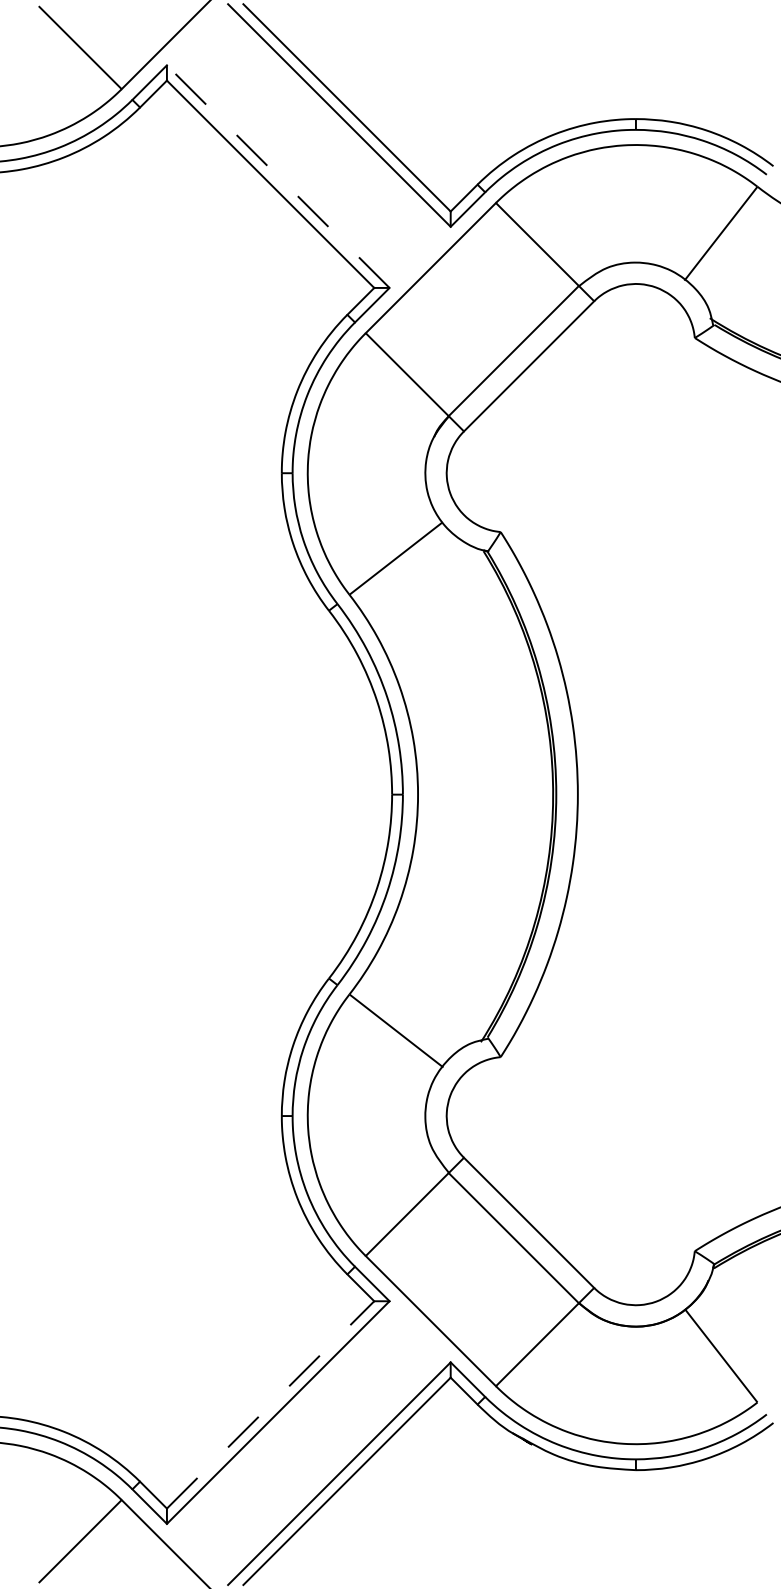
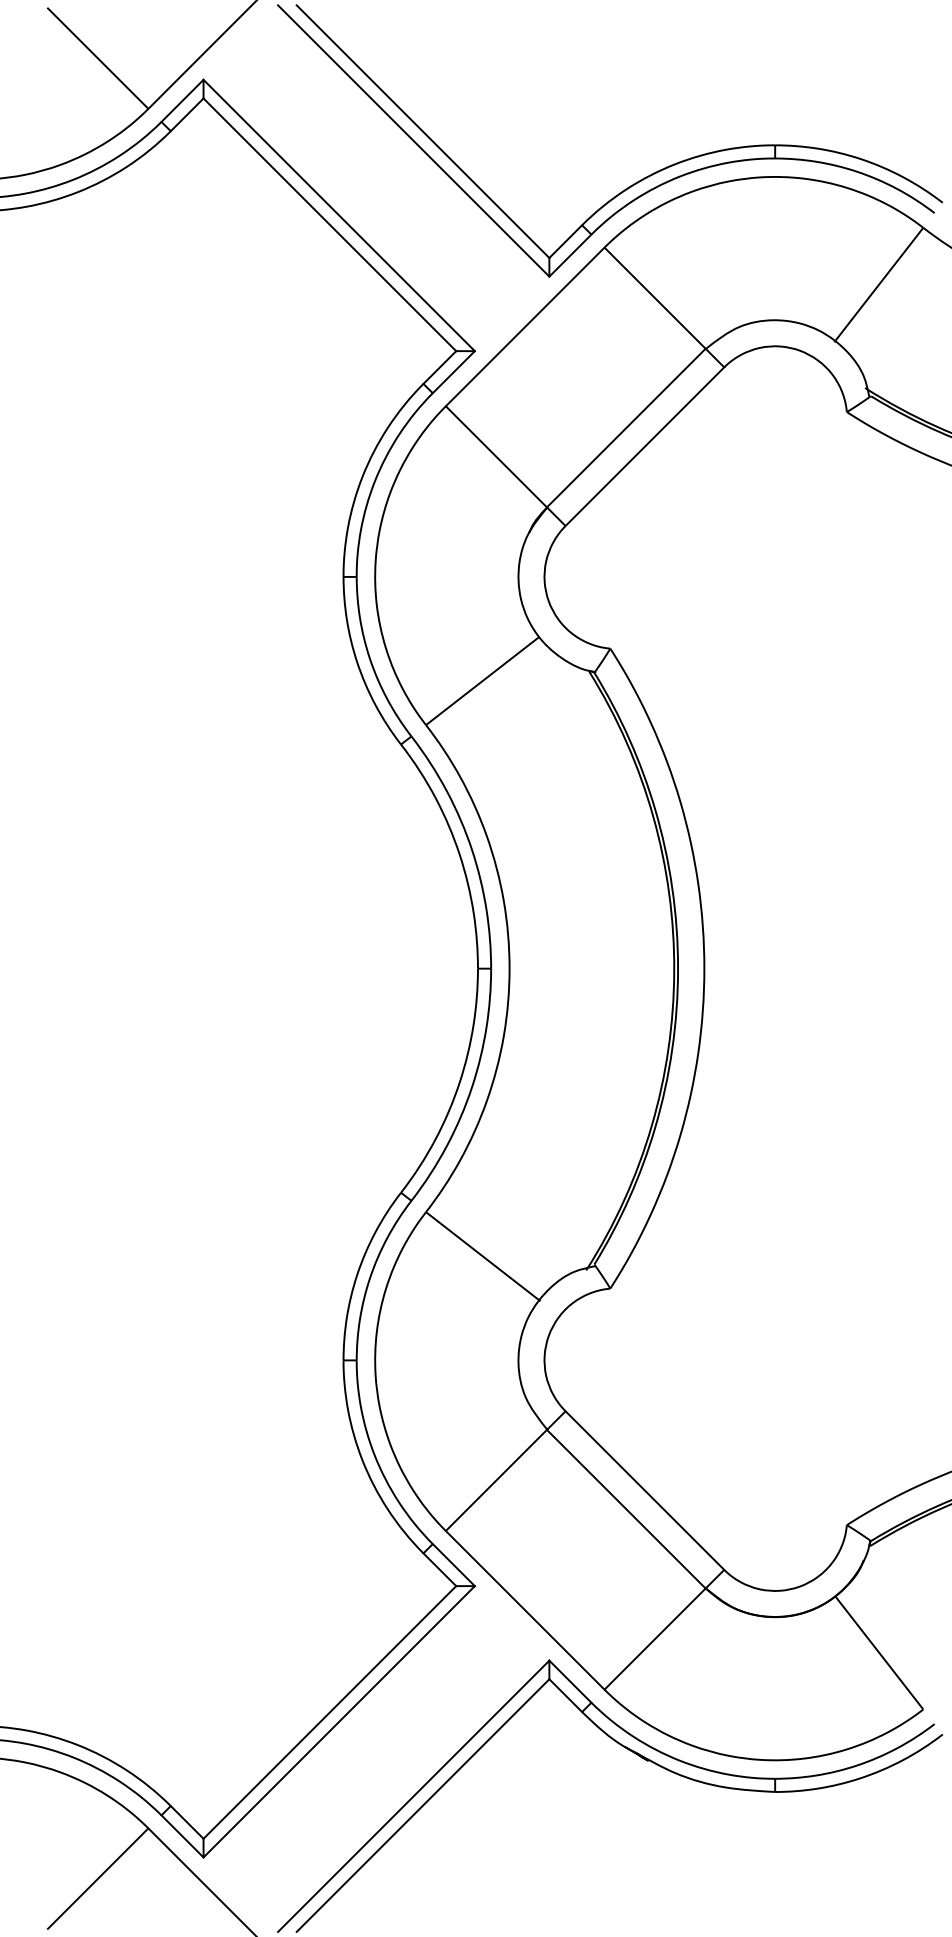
line: (278, 176) -> (339, 215), dashed -> solid
line: (270, 1404) -> (329, 1712), dashed -> solid

